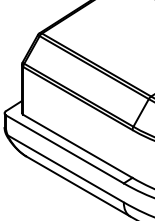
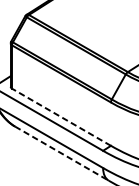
line: (77, 146) -> (61, 117), solid -> dashed
line: (78, 186) -> (62, 153), solid -> dashed

